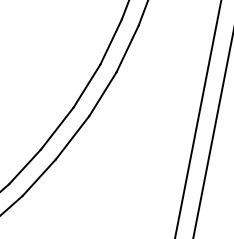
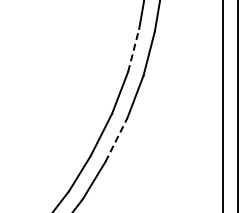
line: (111, 40) -> (133, 49), solid -> dashed
line: (72, 136) -> (116, 139), solid -> dashed

